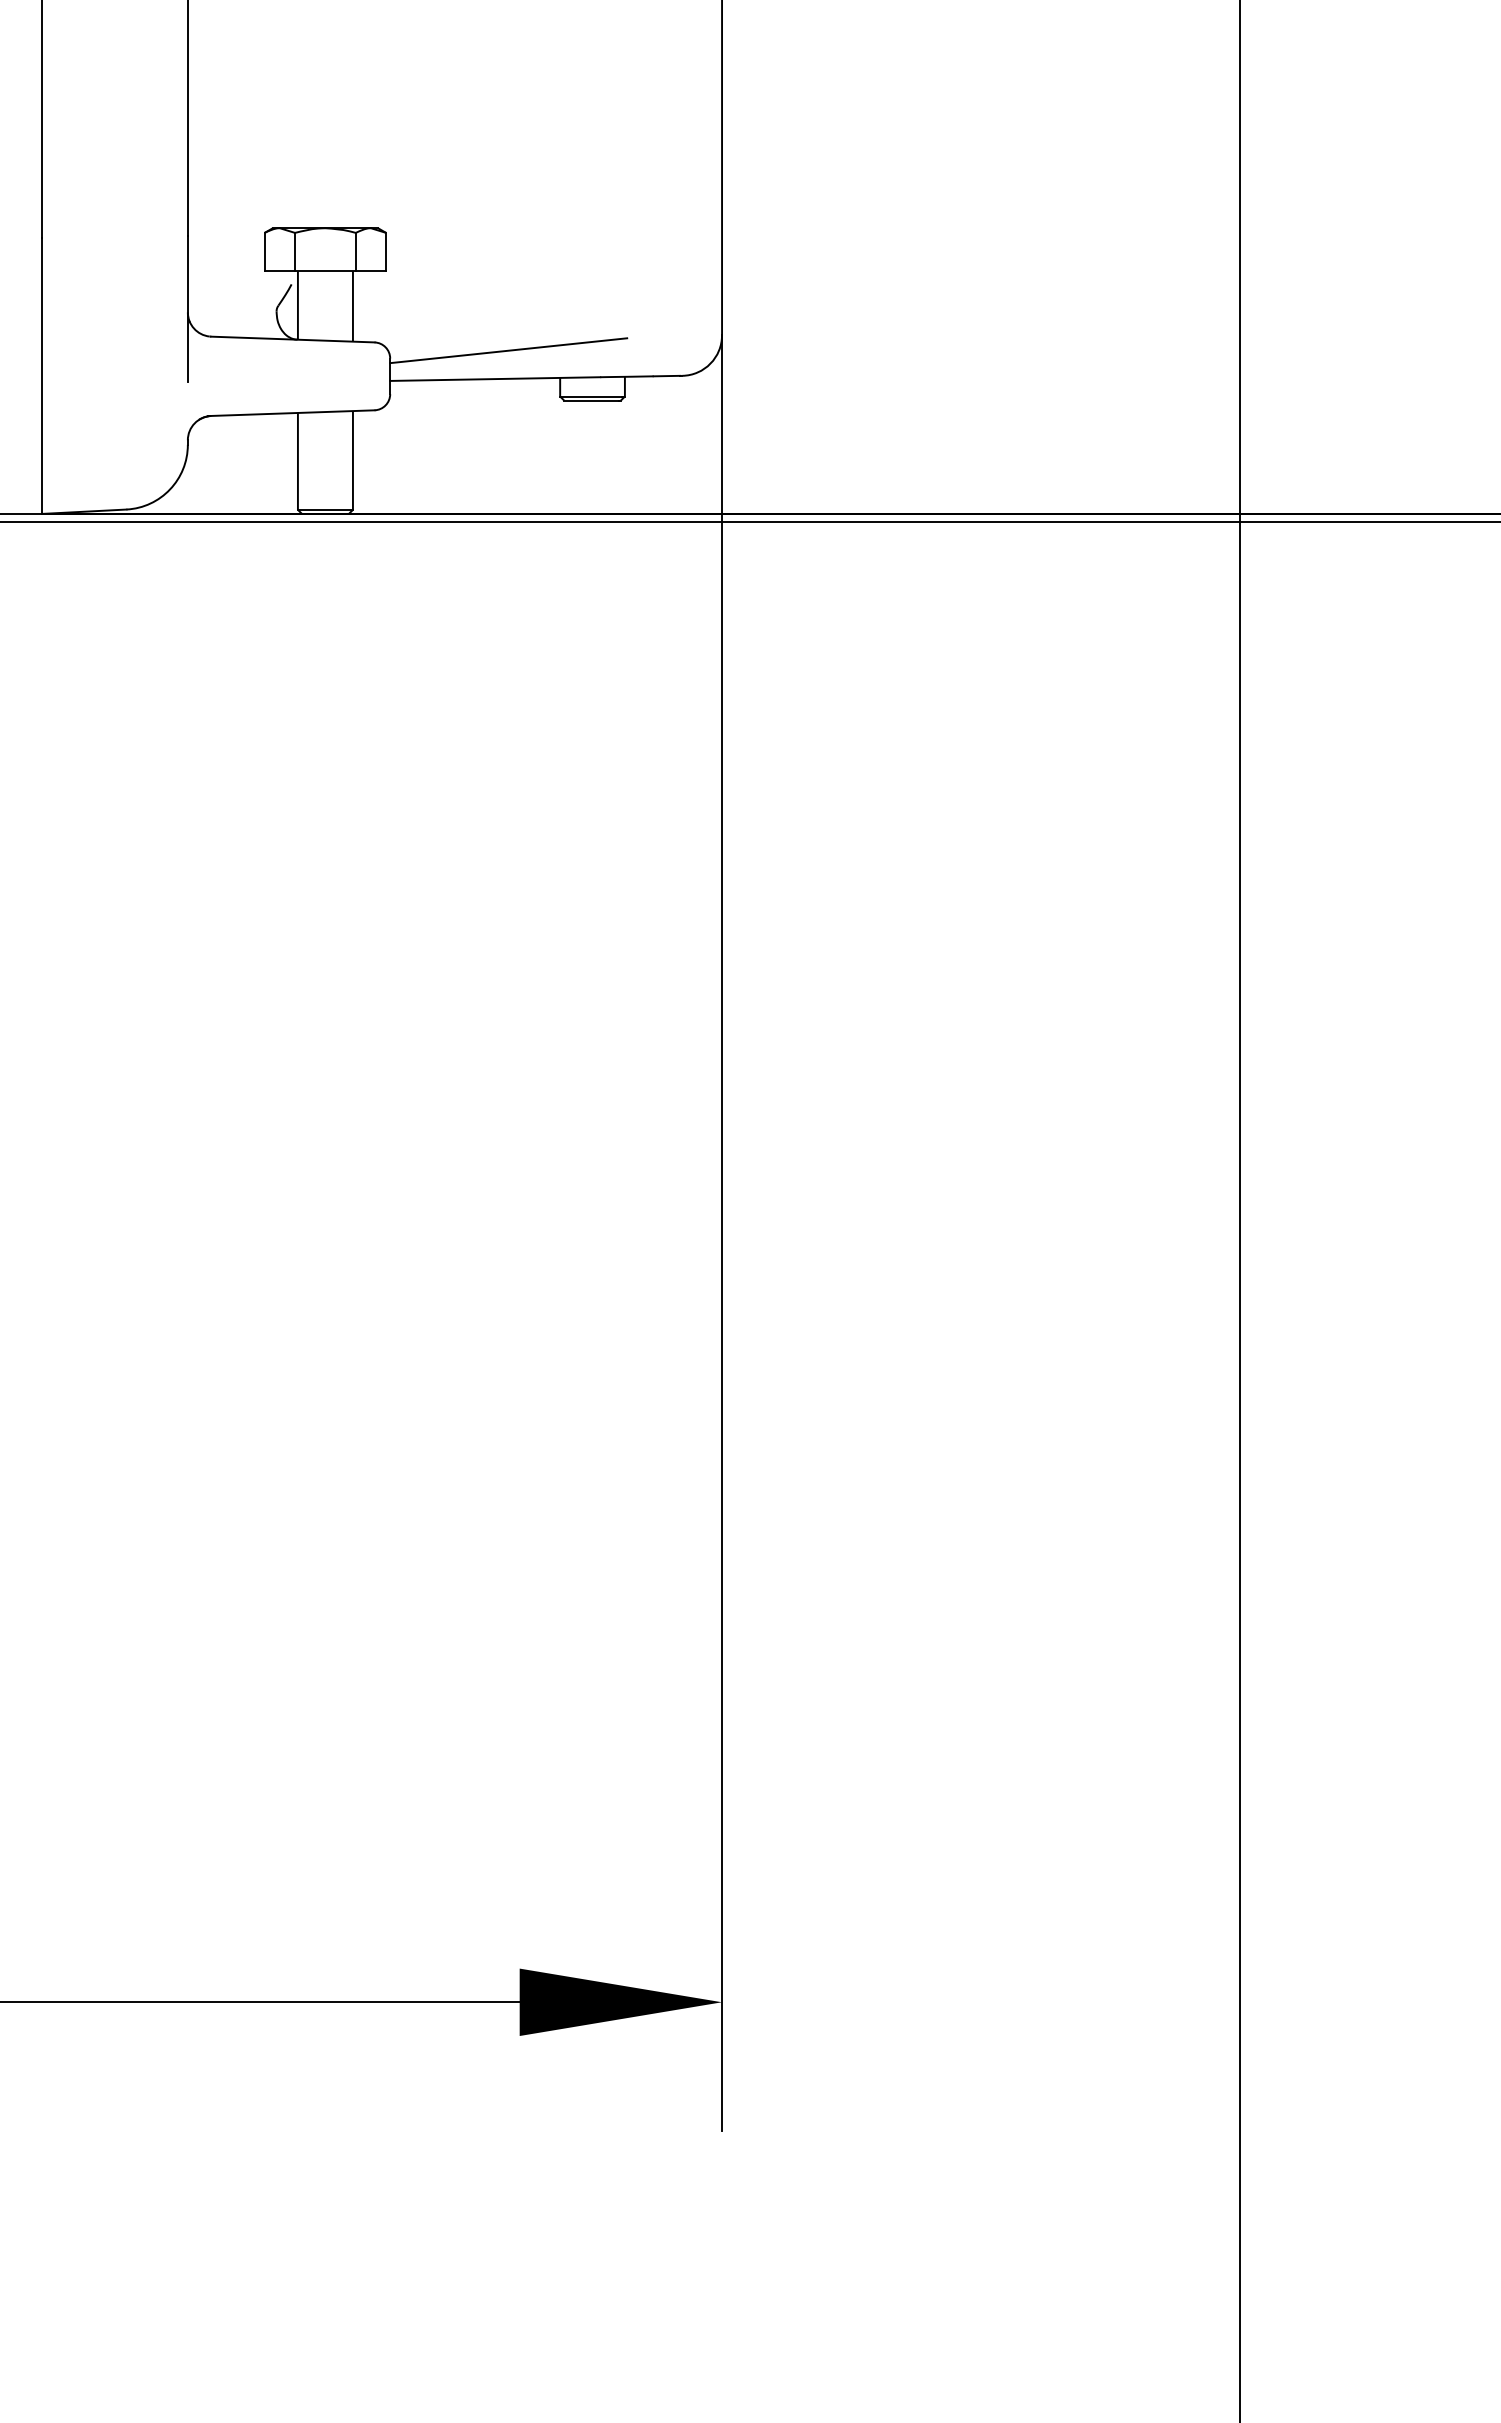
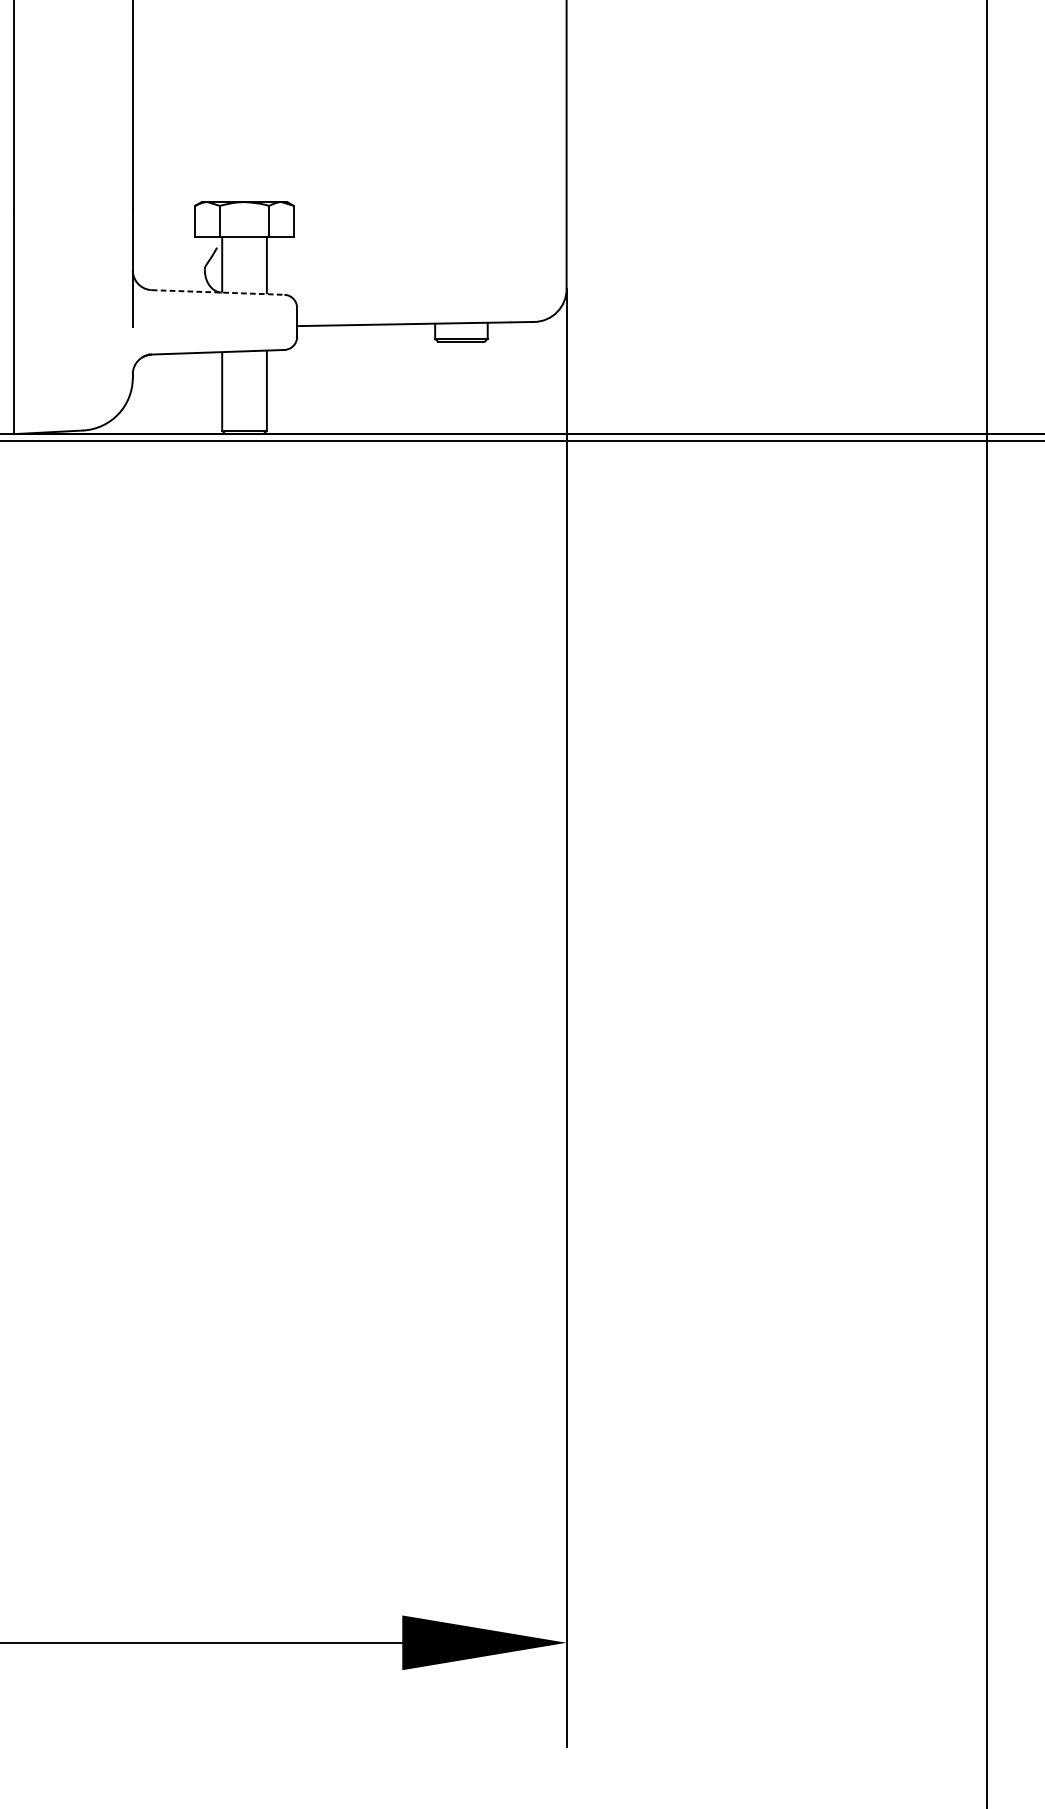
line: (292, 339) -> (217, 292), solid -> dashed
line: (508, 350) -> (393, 301), removed

